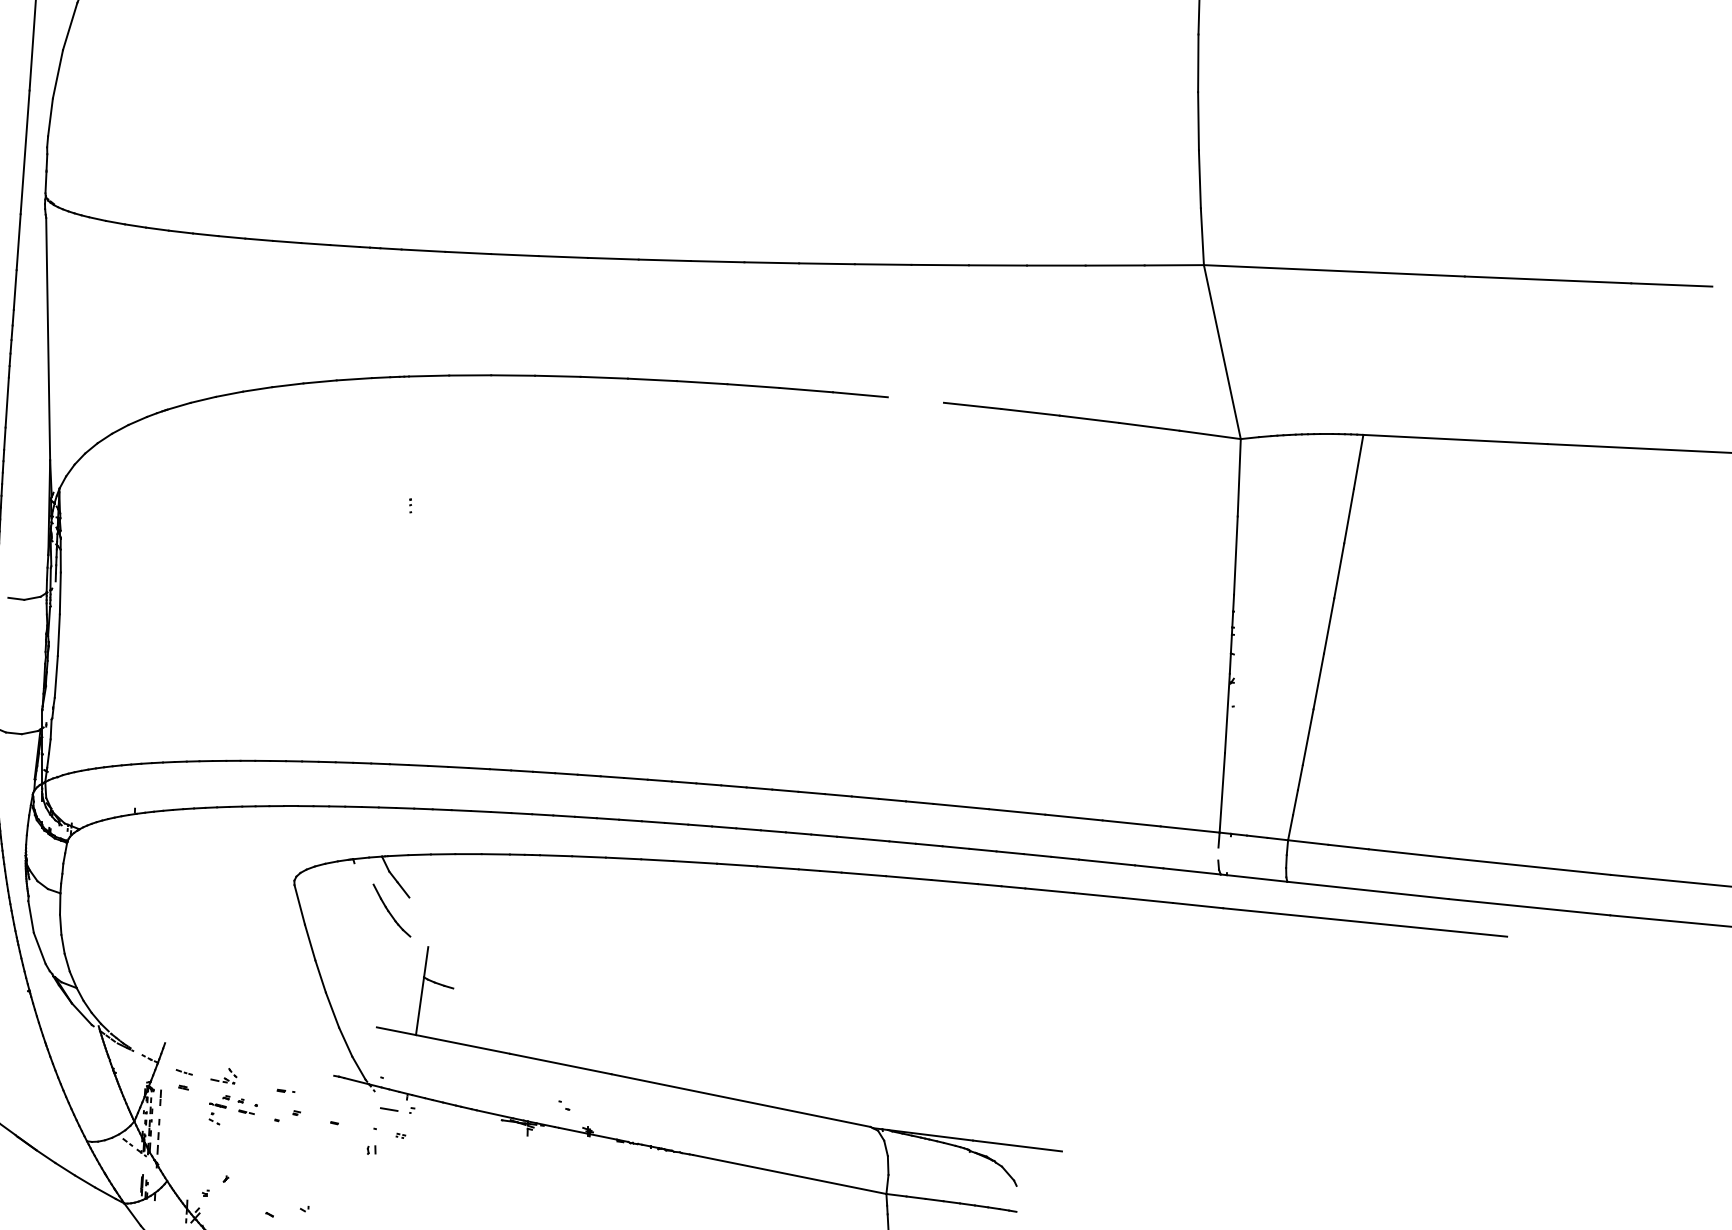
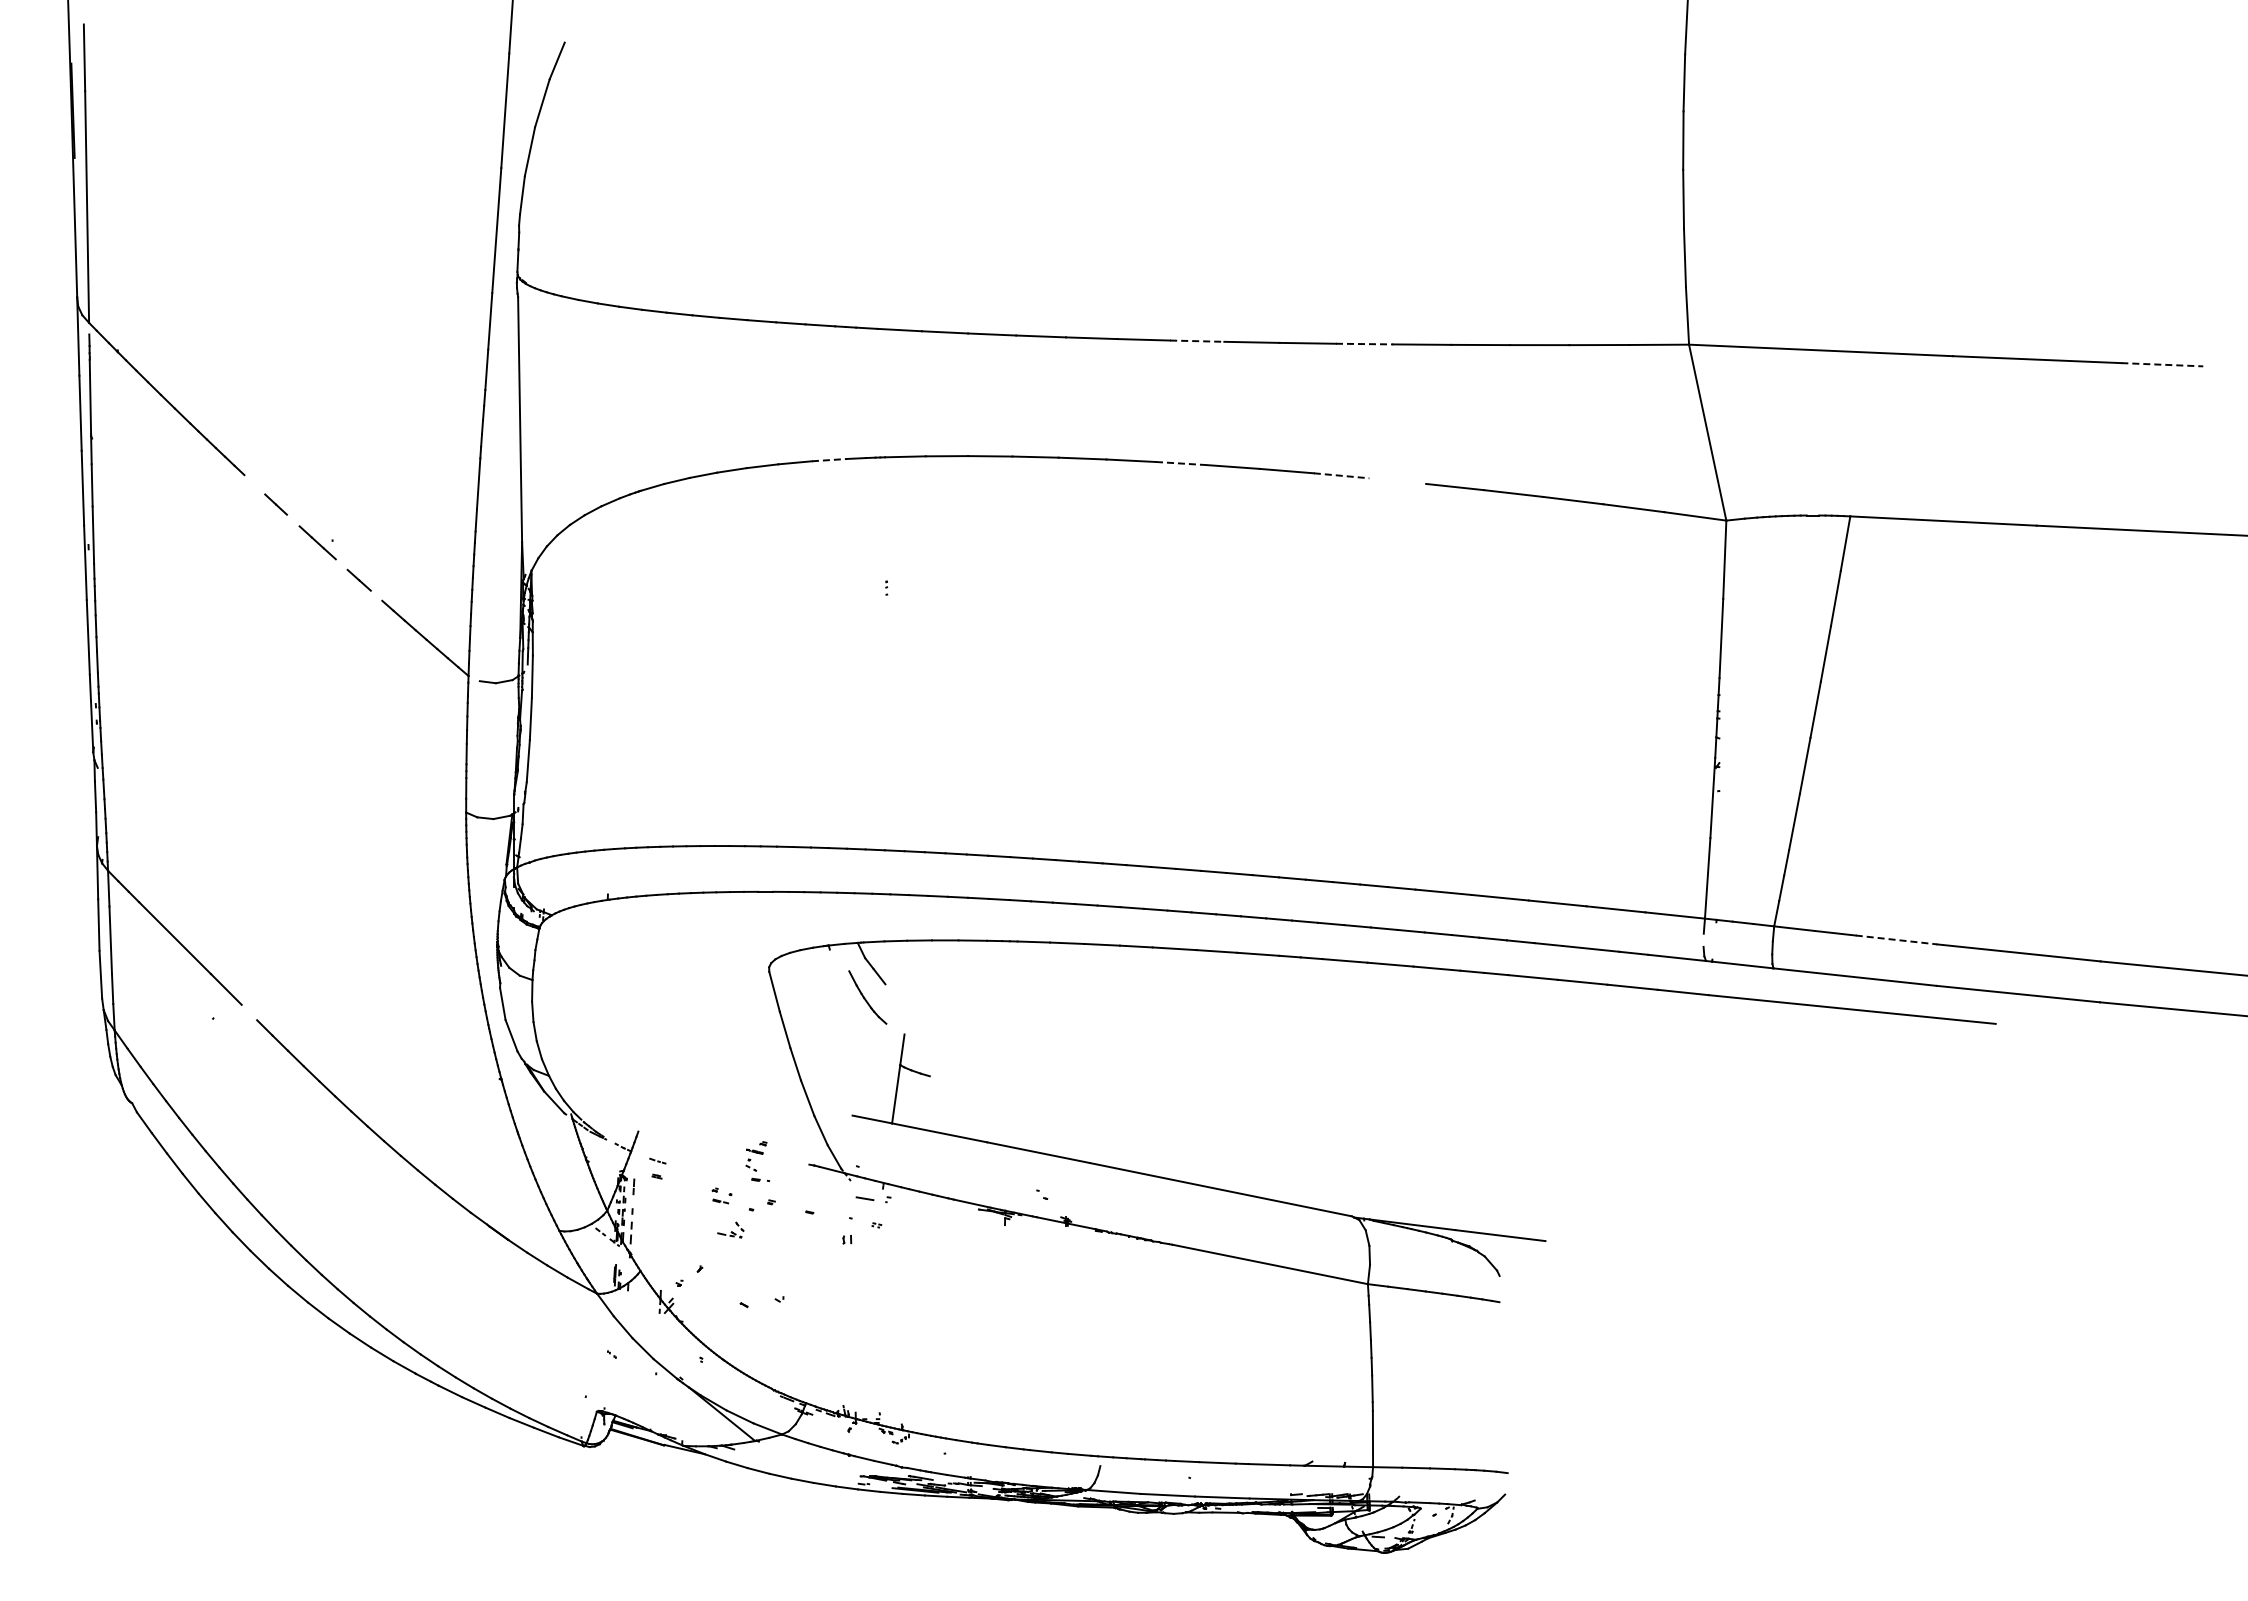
line: (717, 261) -> (1197, 341), solid -> dashed
line: (883, 264) -> (1364, 344), solid -> dashed
line: (1672, 284) -> (2162, 364), solid -> dashed
line: (354, 379) -> (829, 460), solid -> dashed
line: (702, 382) -> (1181, 463), solid -> dashed
line: (860, 394) -> (1341, 475), solid -> dashed
line: (1410, 854) -> (1897, 940), solid -> dashed
part: (223, 1075) -> (730, 1229), moved
part: (219, 1110) -> (756, 1156), moved

